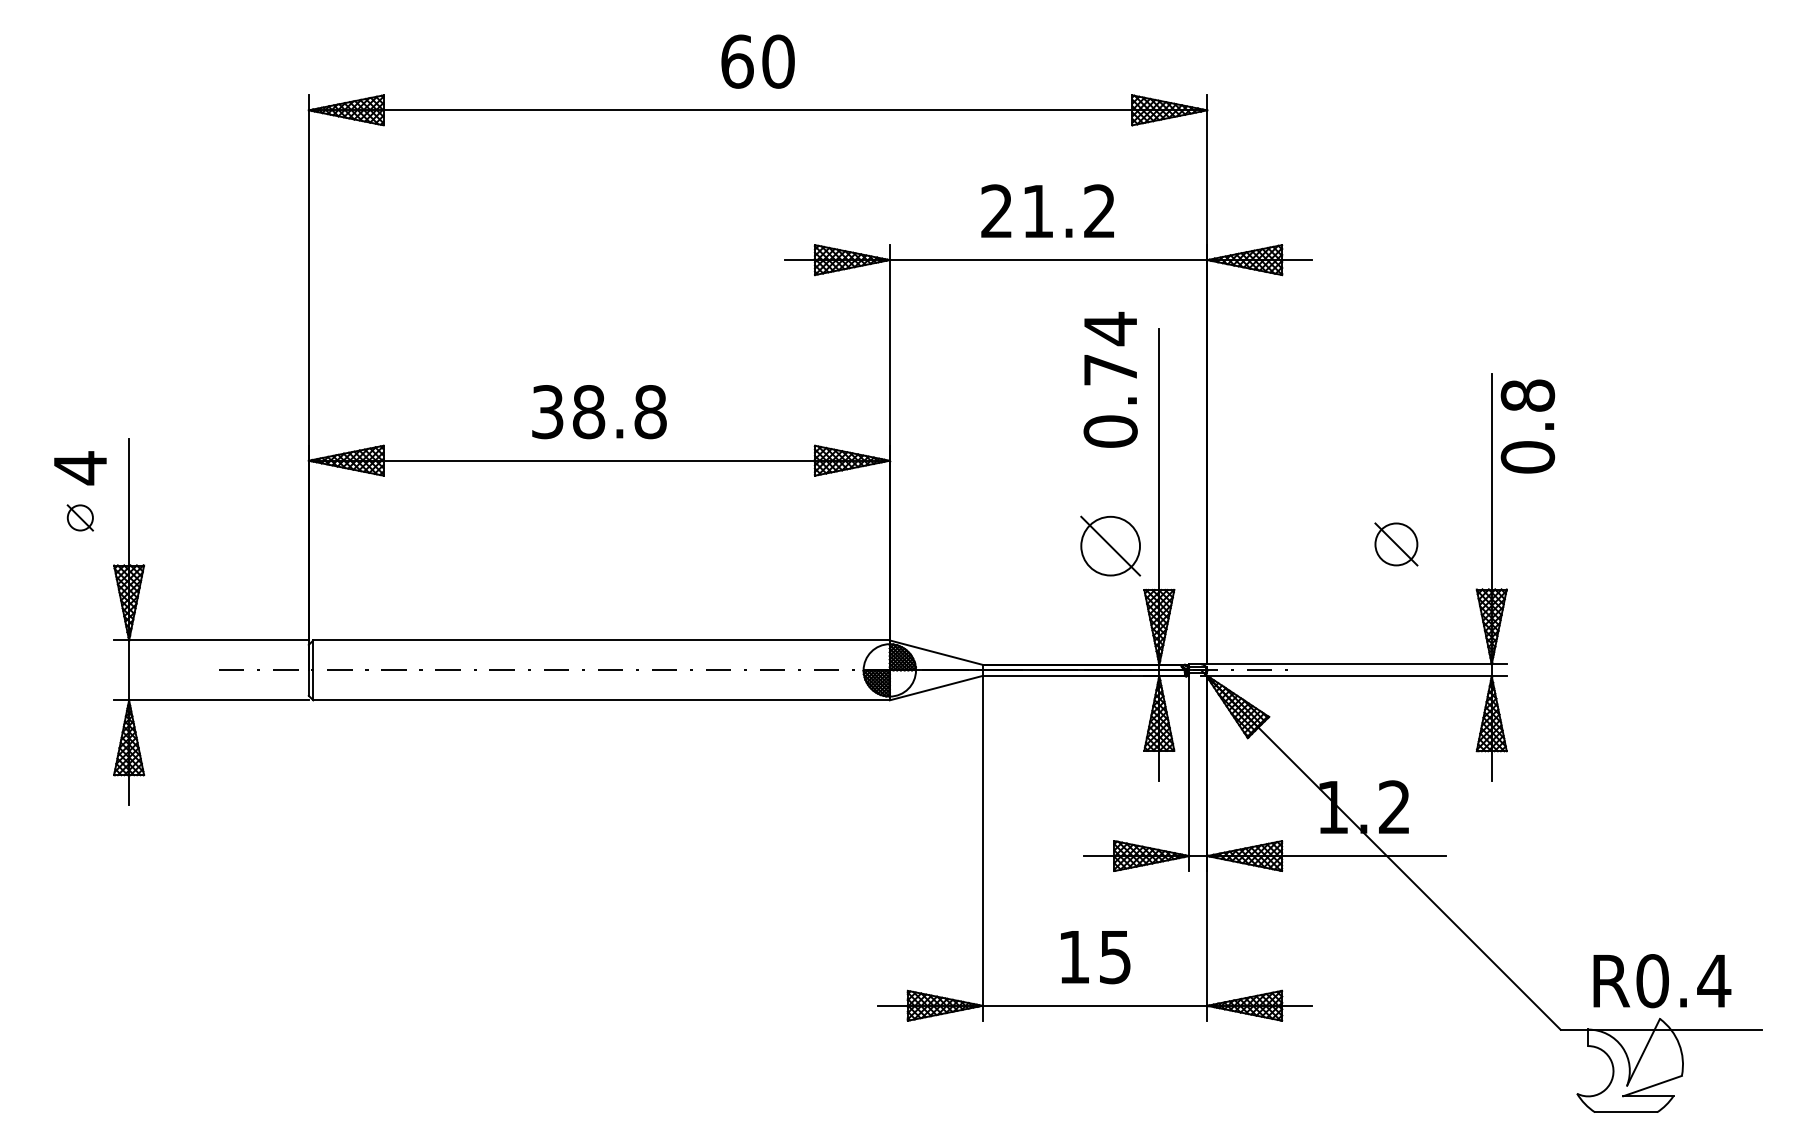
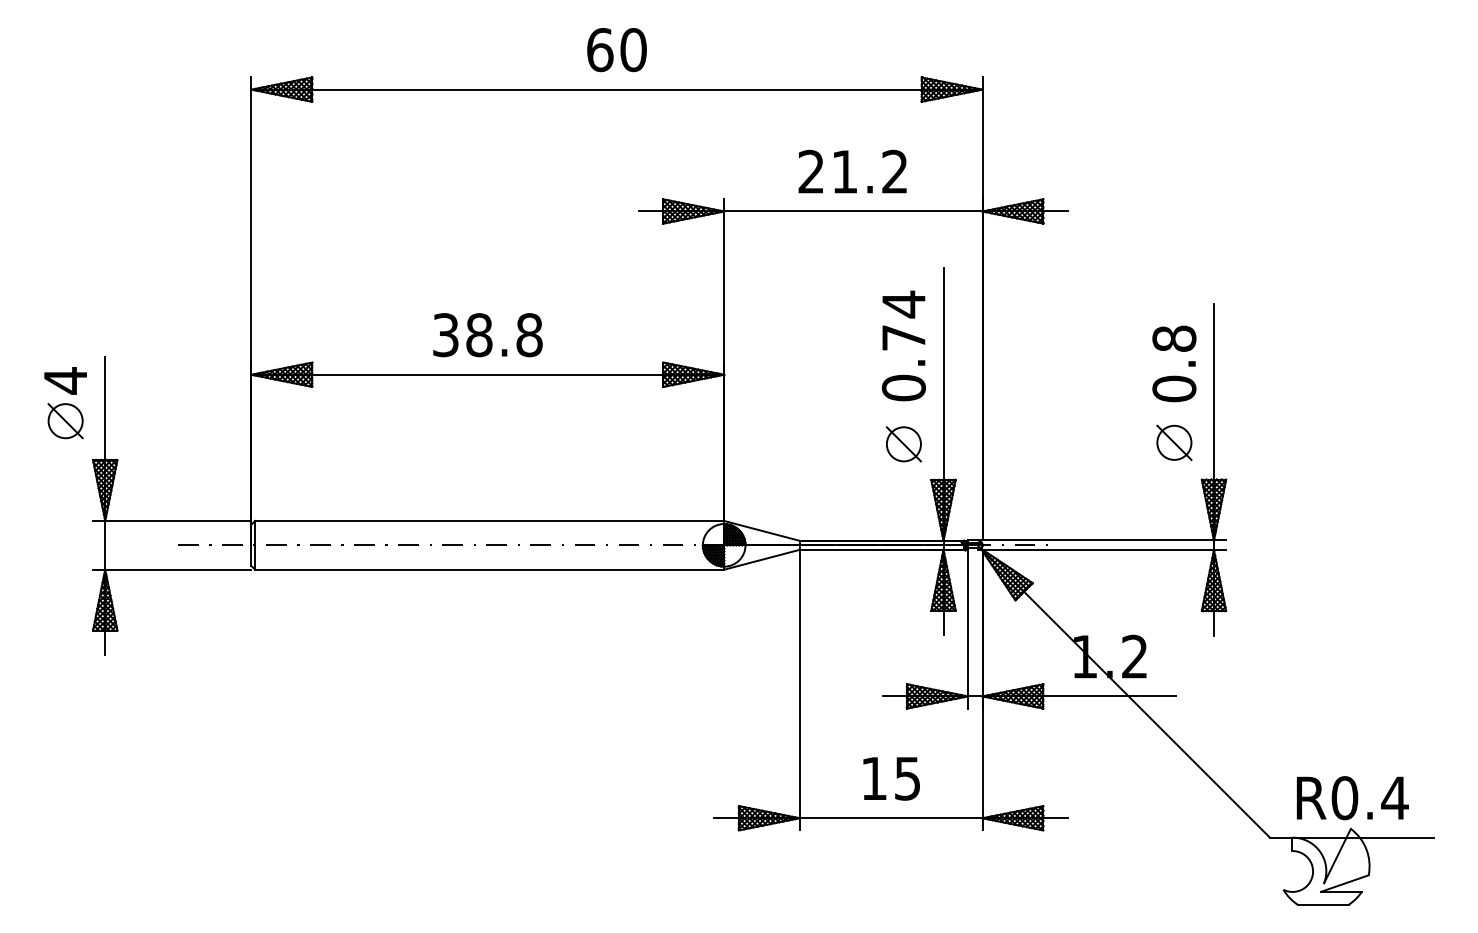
text: (1110, 379) -> (903, 345), moved
text: (1528, 426) -> (1174, 363), moved
part: (80, 518) -> (65, 421), size x1.67
part: (1396, 544) -> (1174, 442), moved
part: (1110, 546) -> (903, 444), size x0.71

